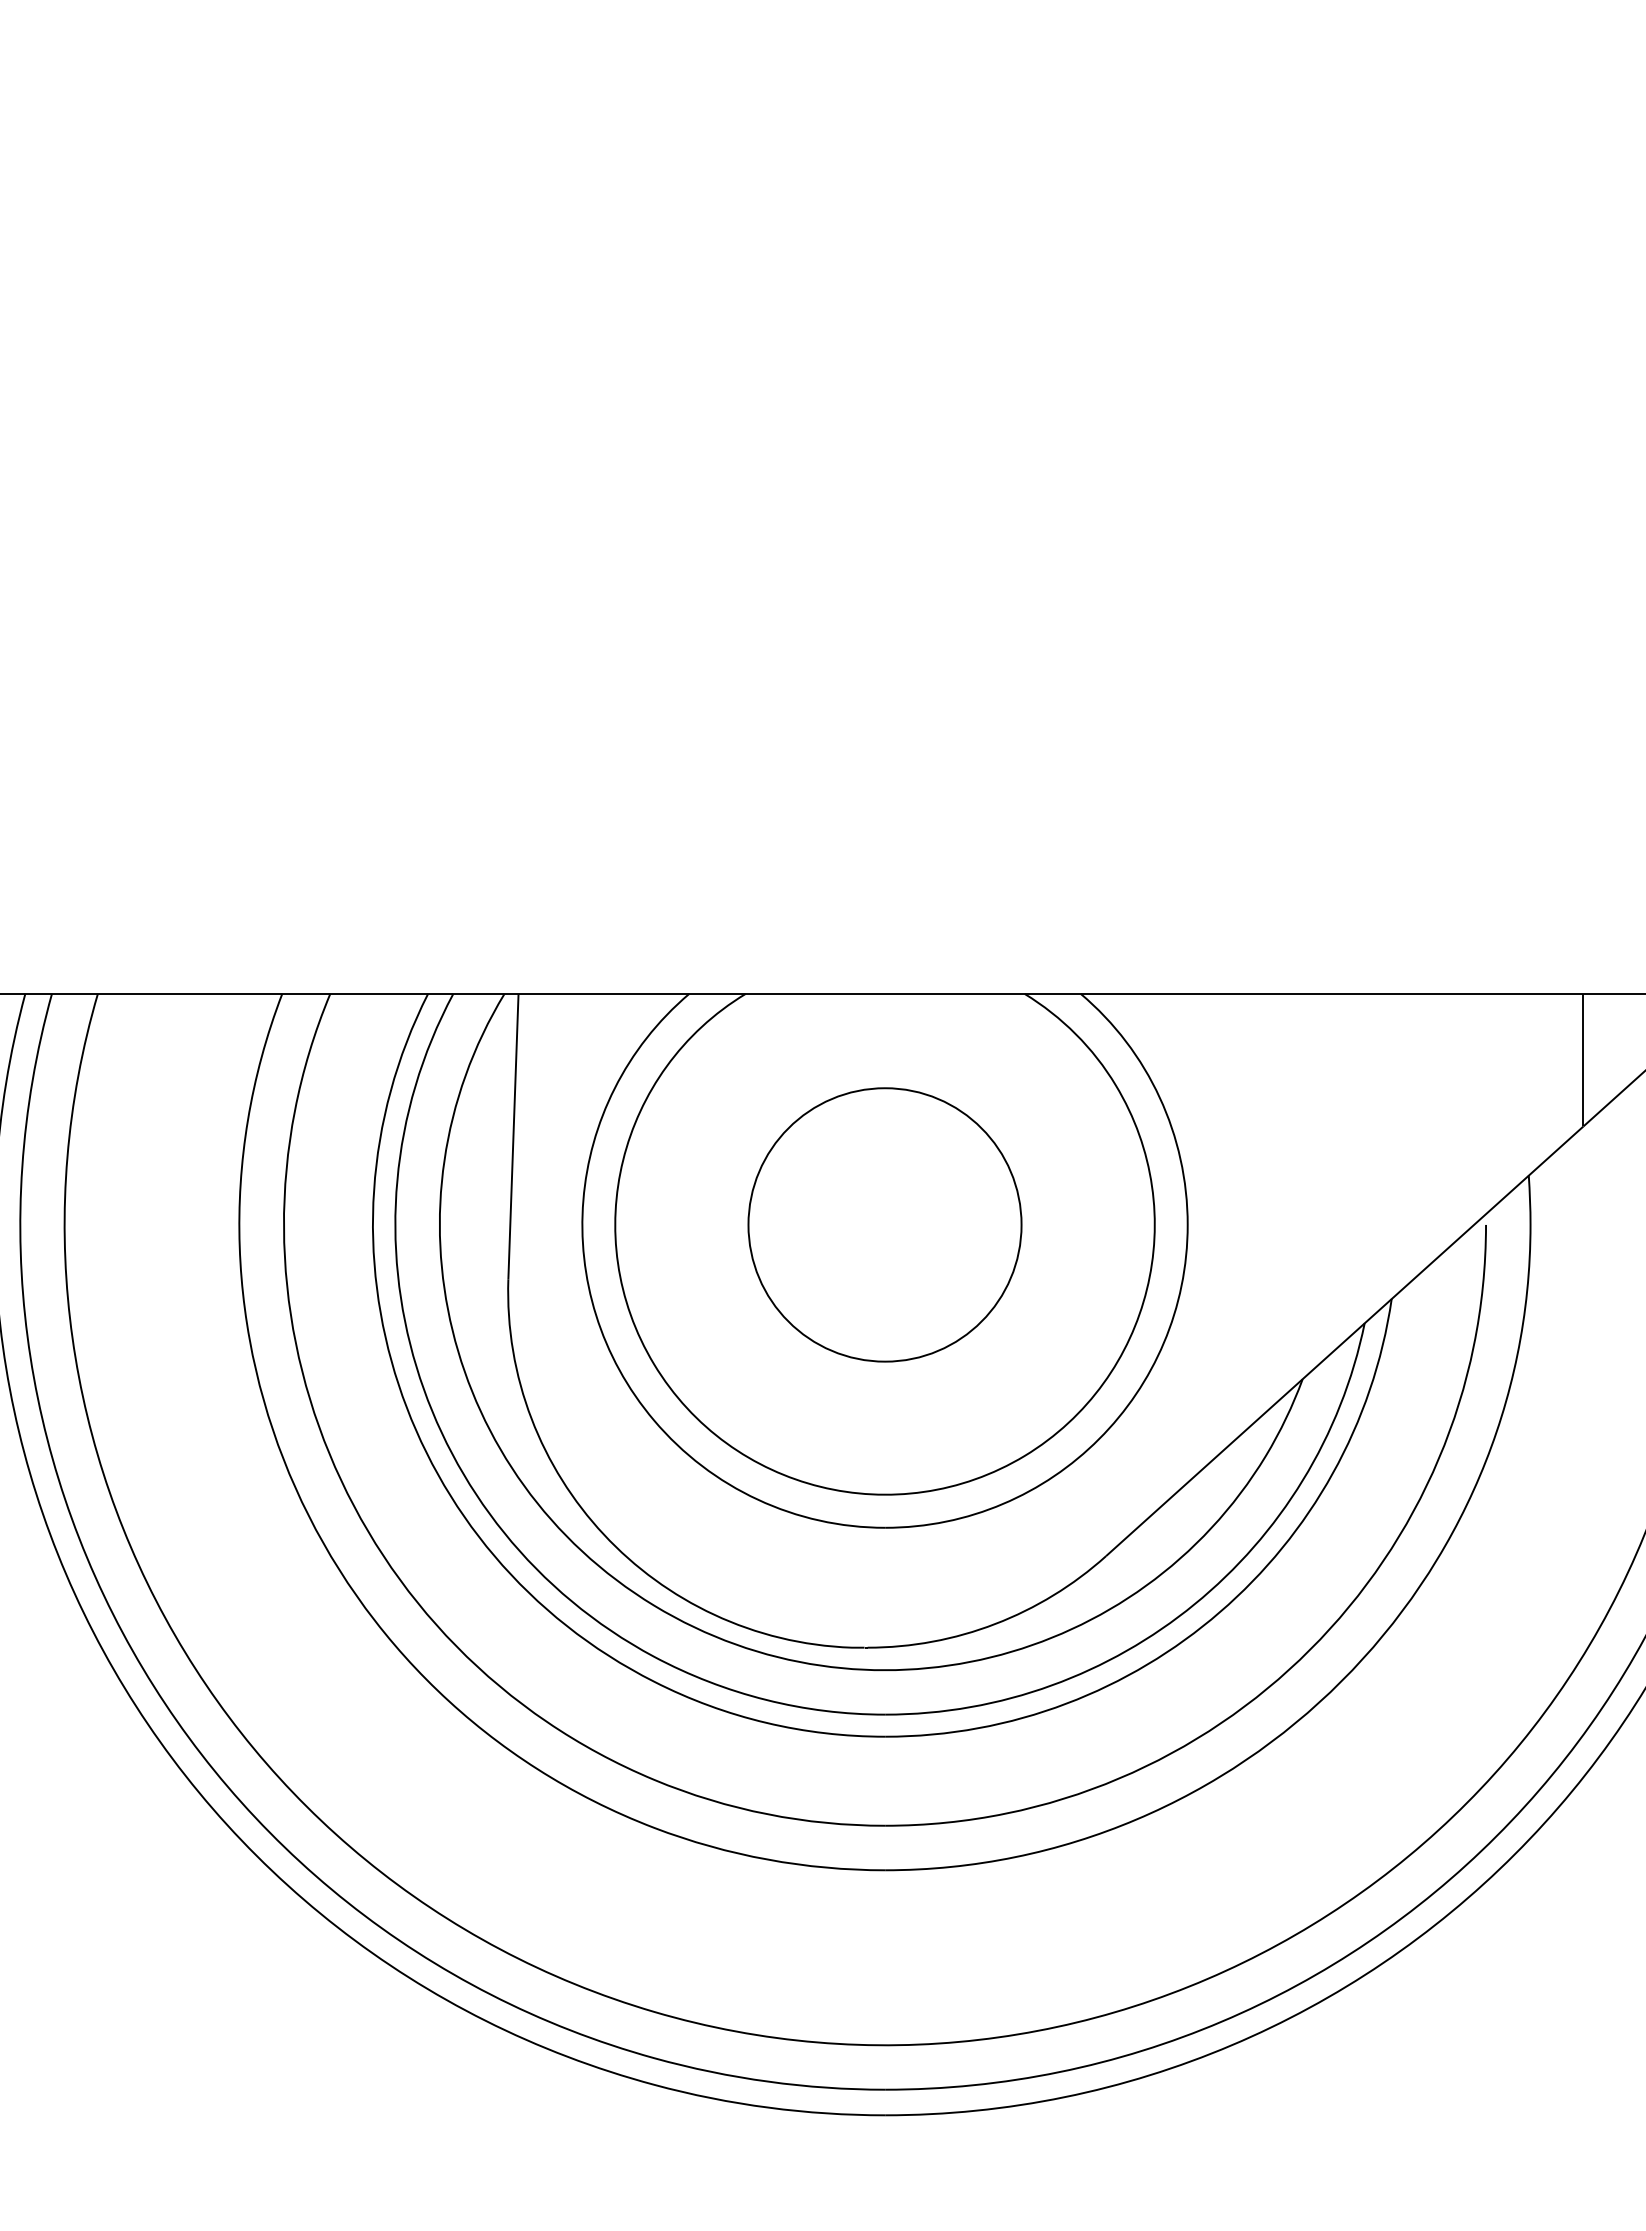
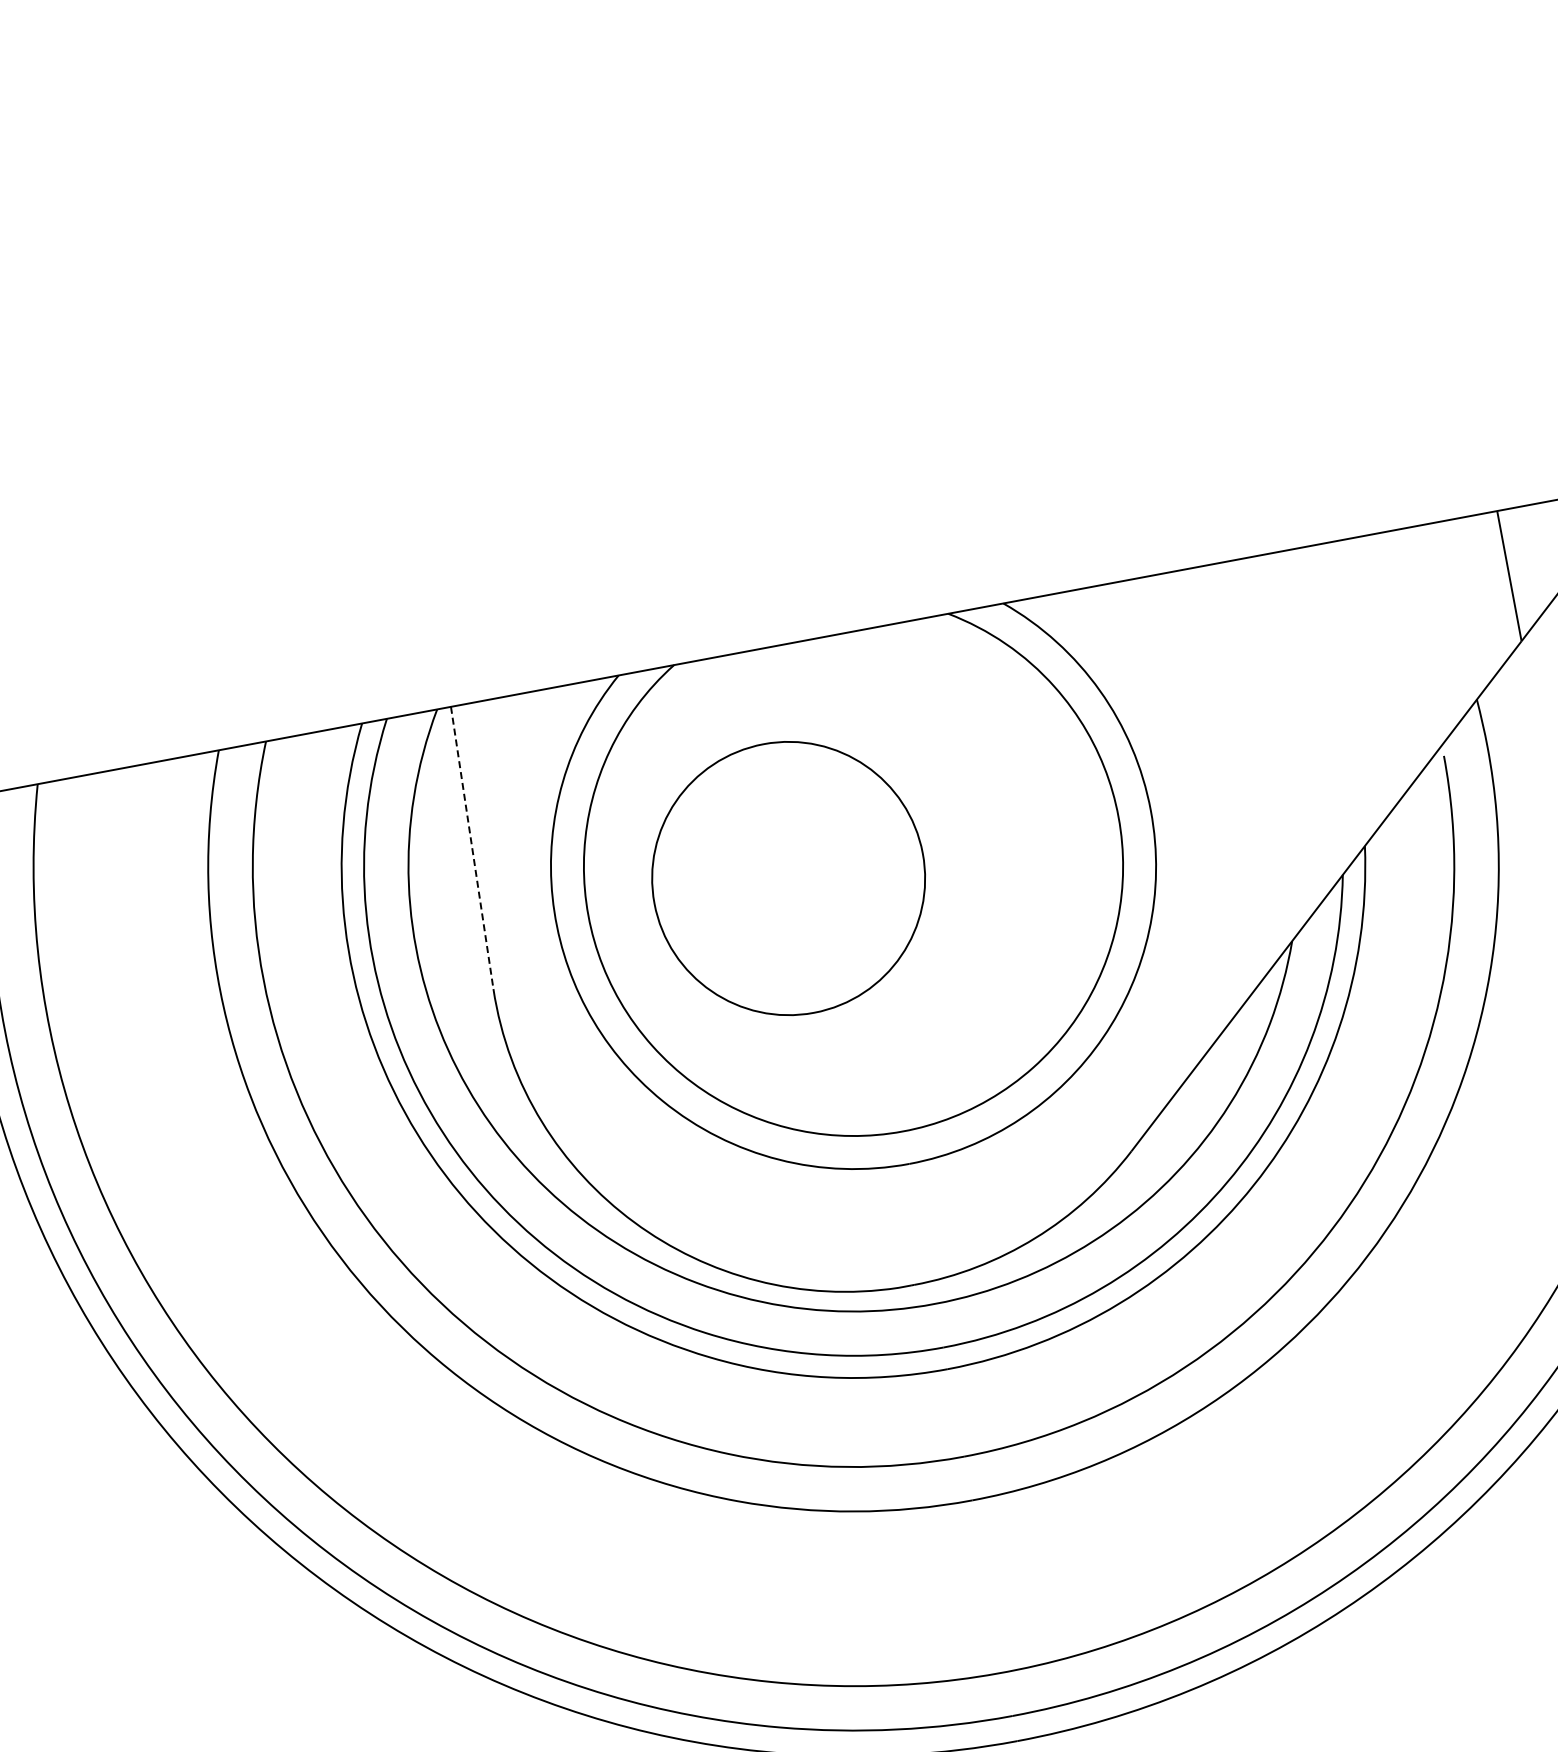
line: (513, 1136) -> (472, 847), solid -> dashed
part: (884, 1224) -> (788, 878), moved

